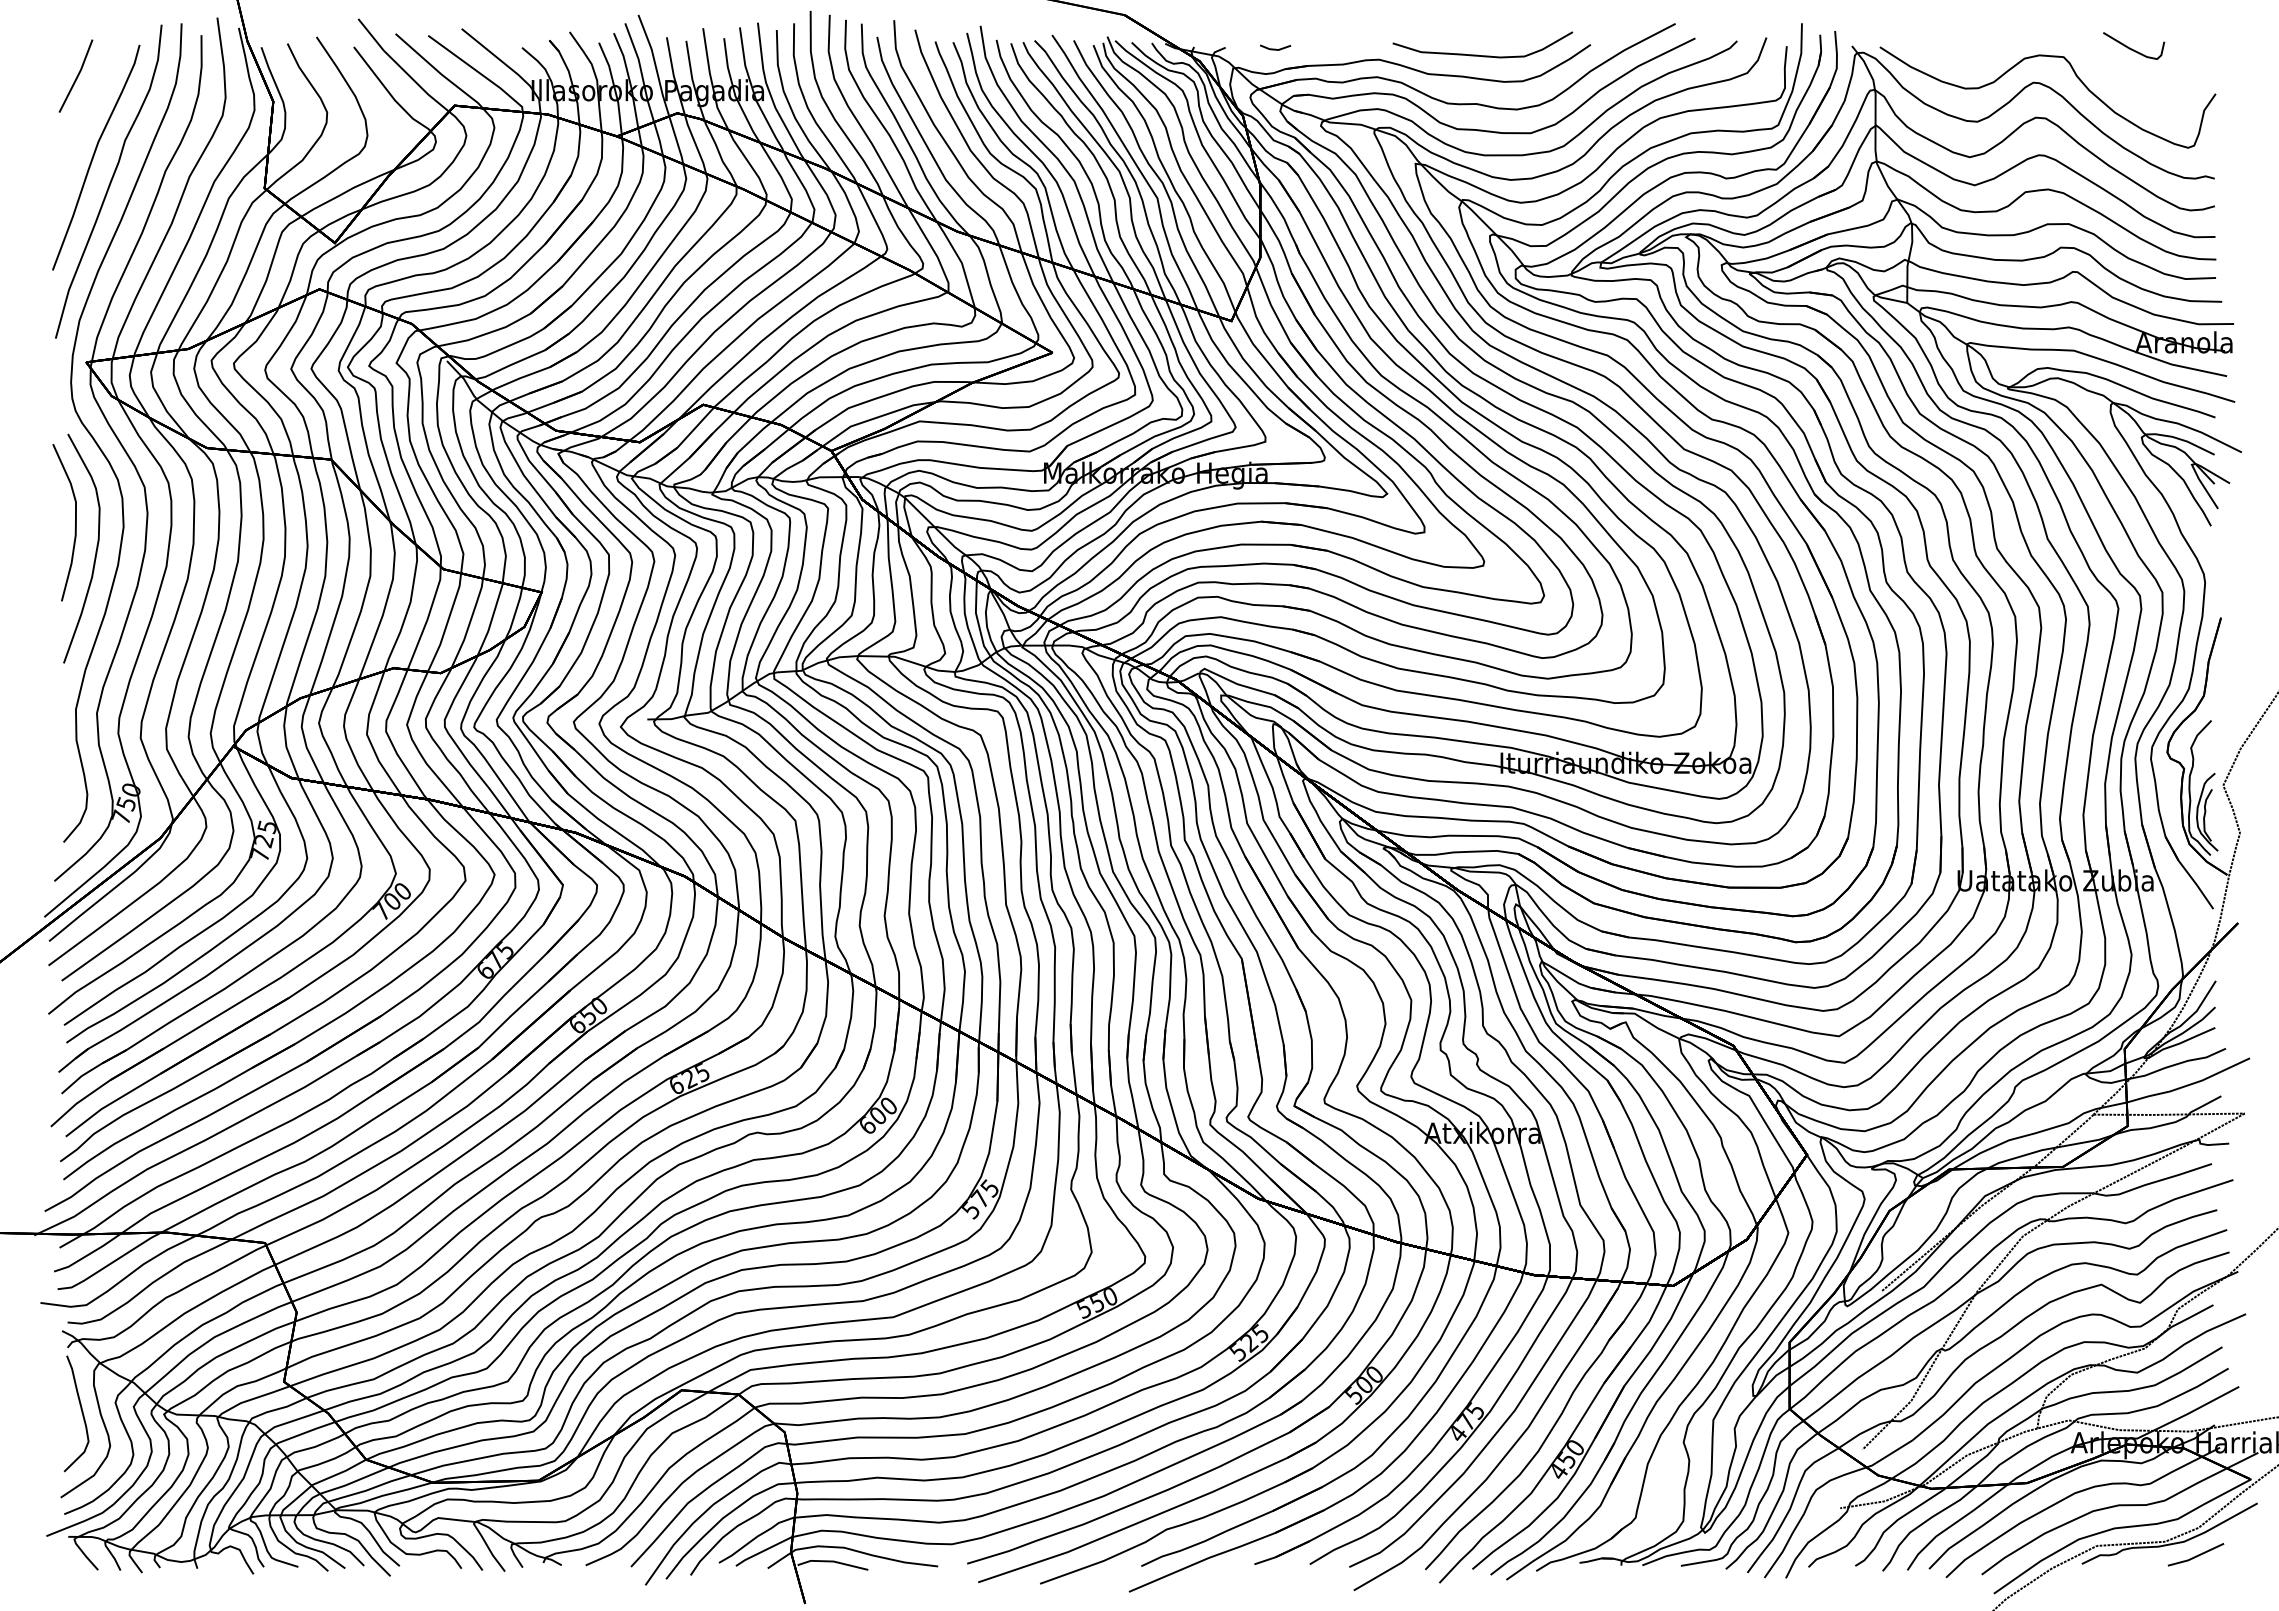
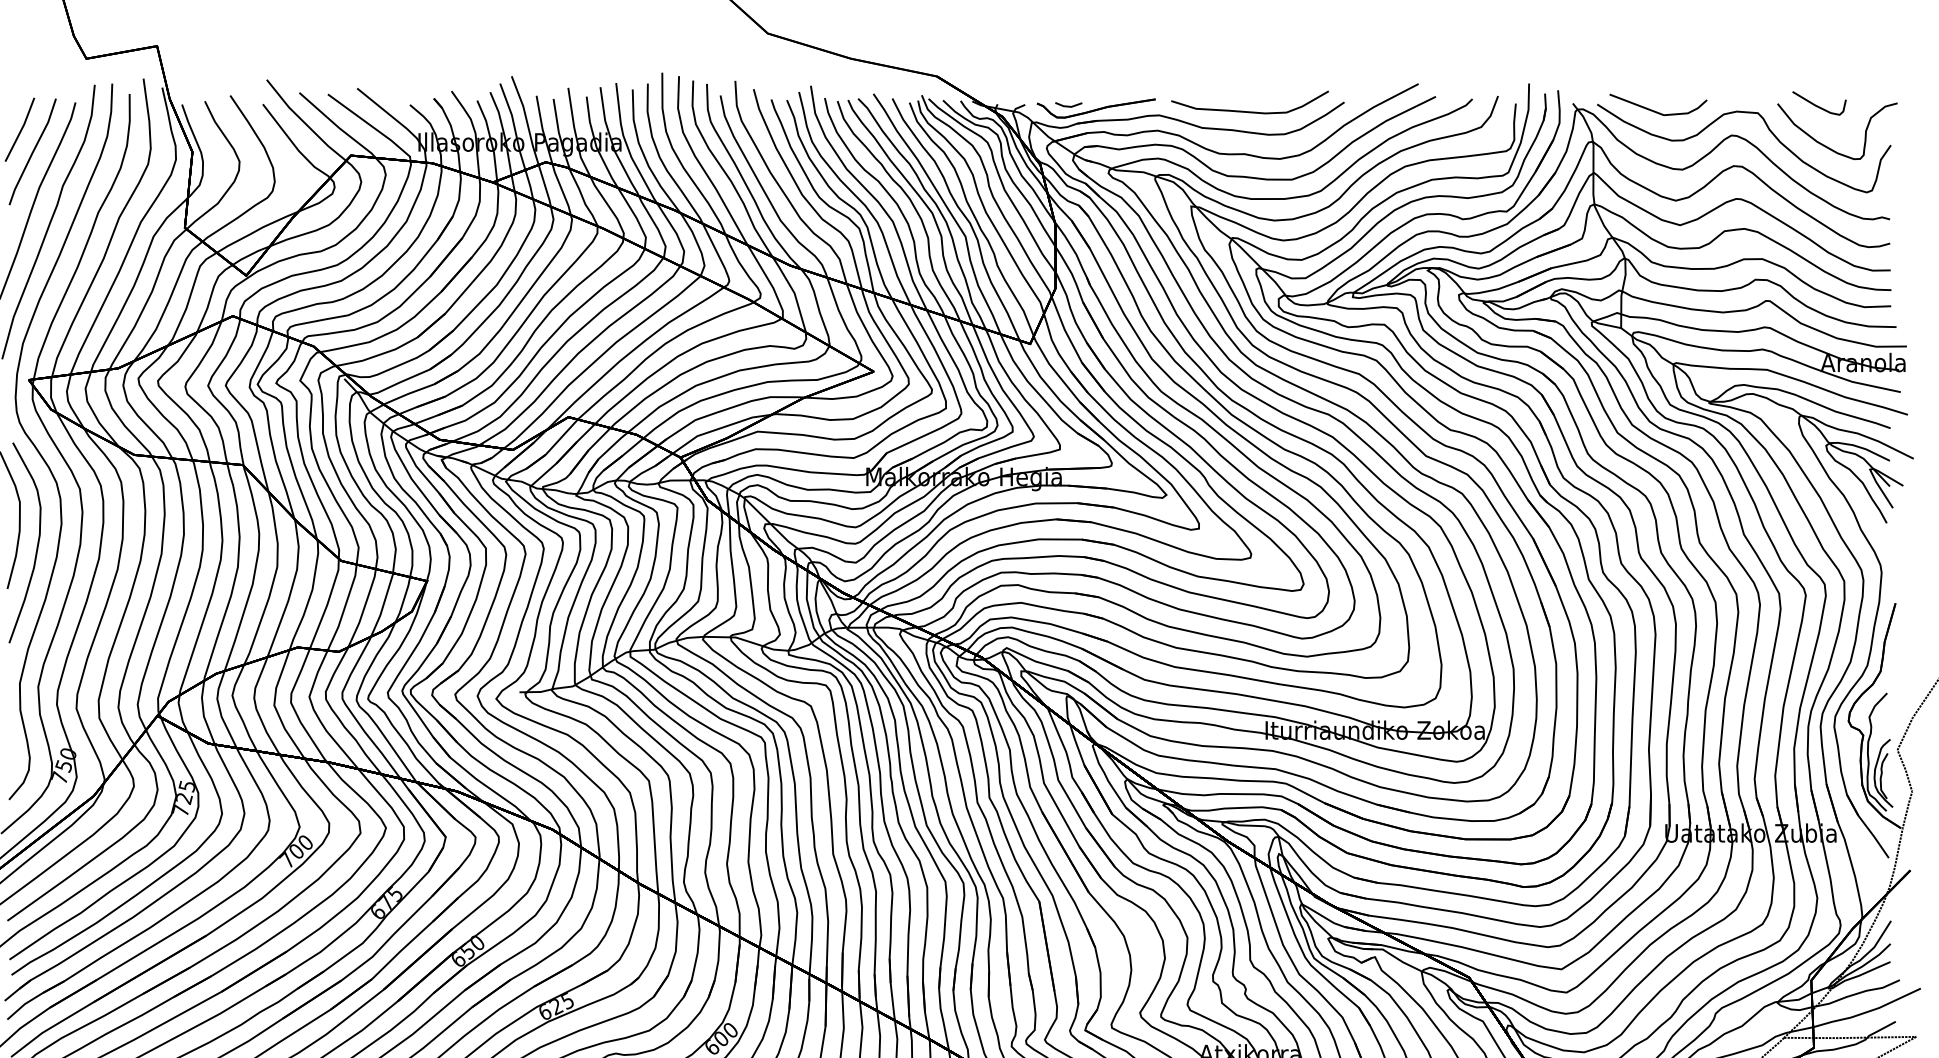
part: (1306, 51) -> (1095, 108), added
line: (1946, 54) -> (1655, 110), added
curve: (2145, 96) -> (1829, 147), added
part: (90, 101) -> (32, 151), added

